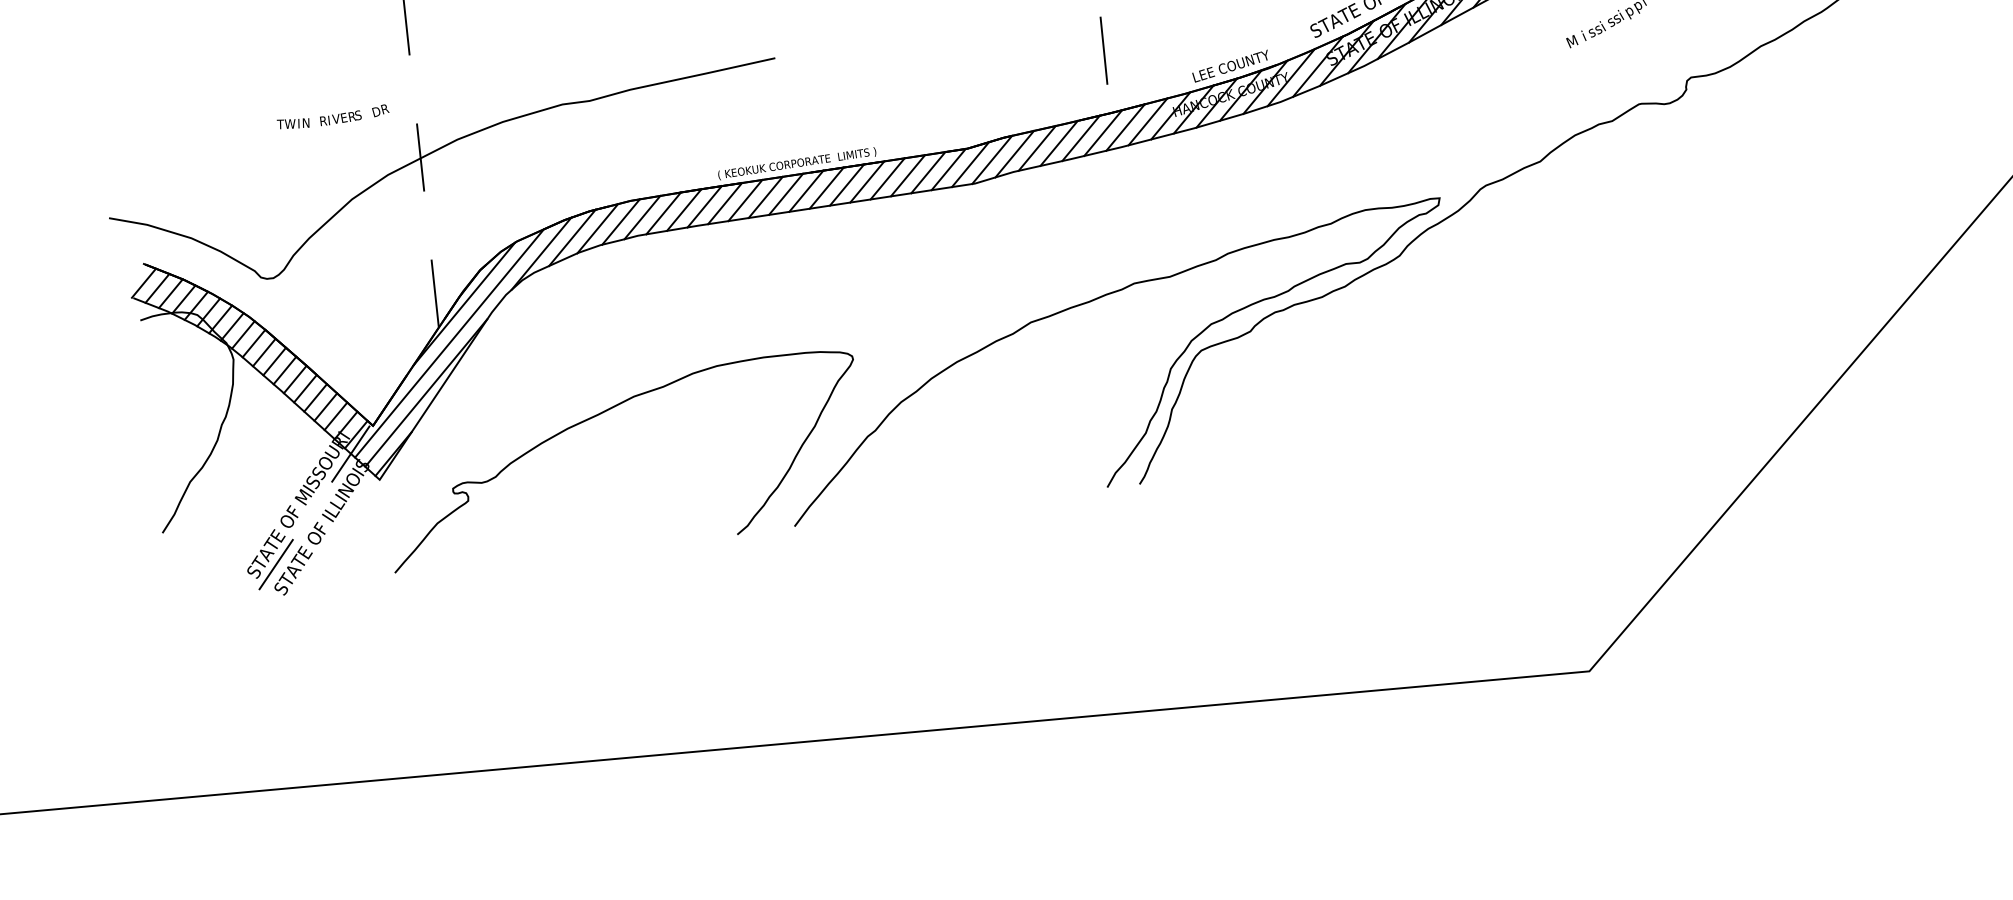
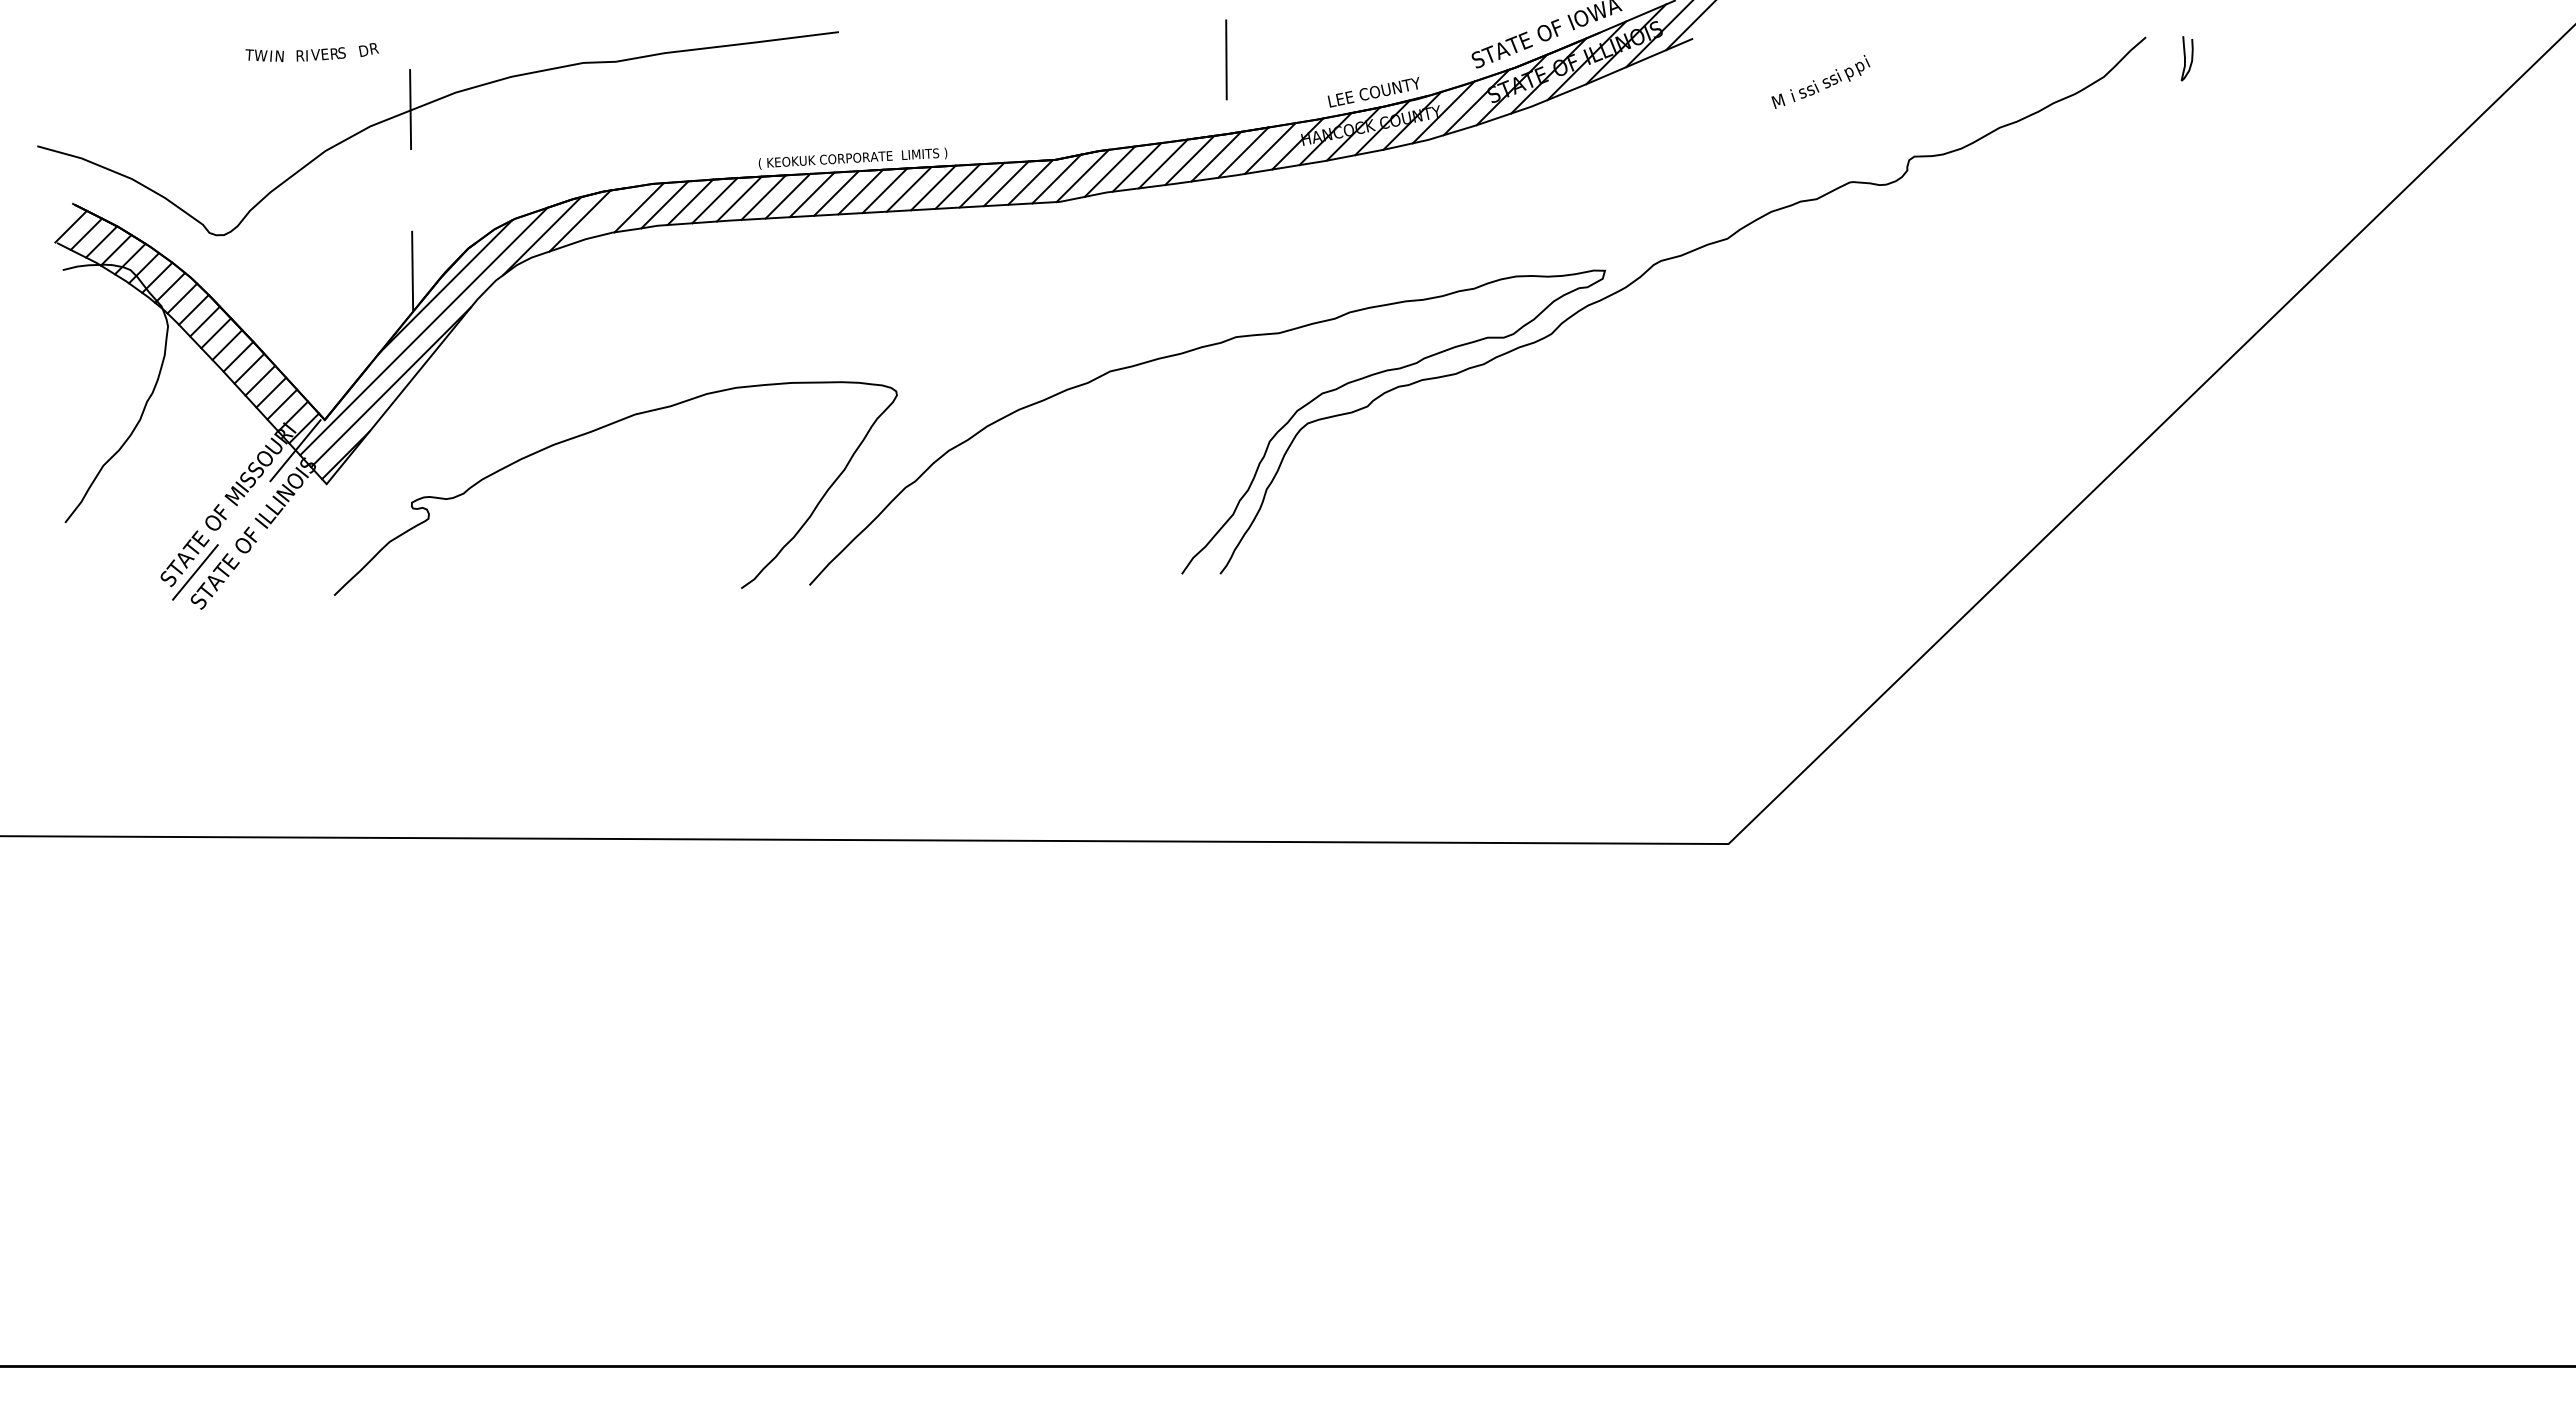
line: (597, 228) -> (610, 212), removed

